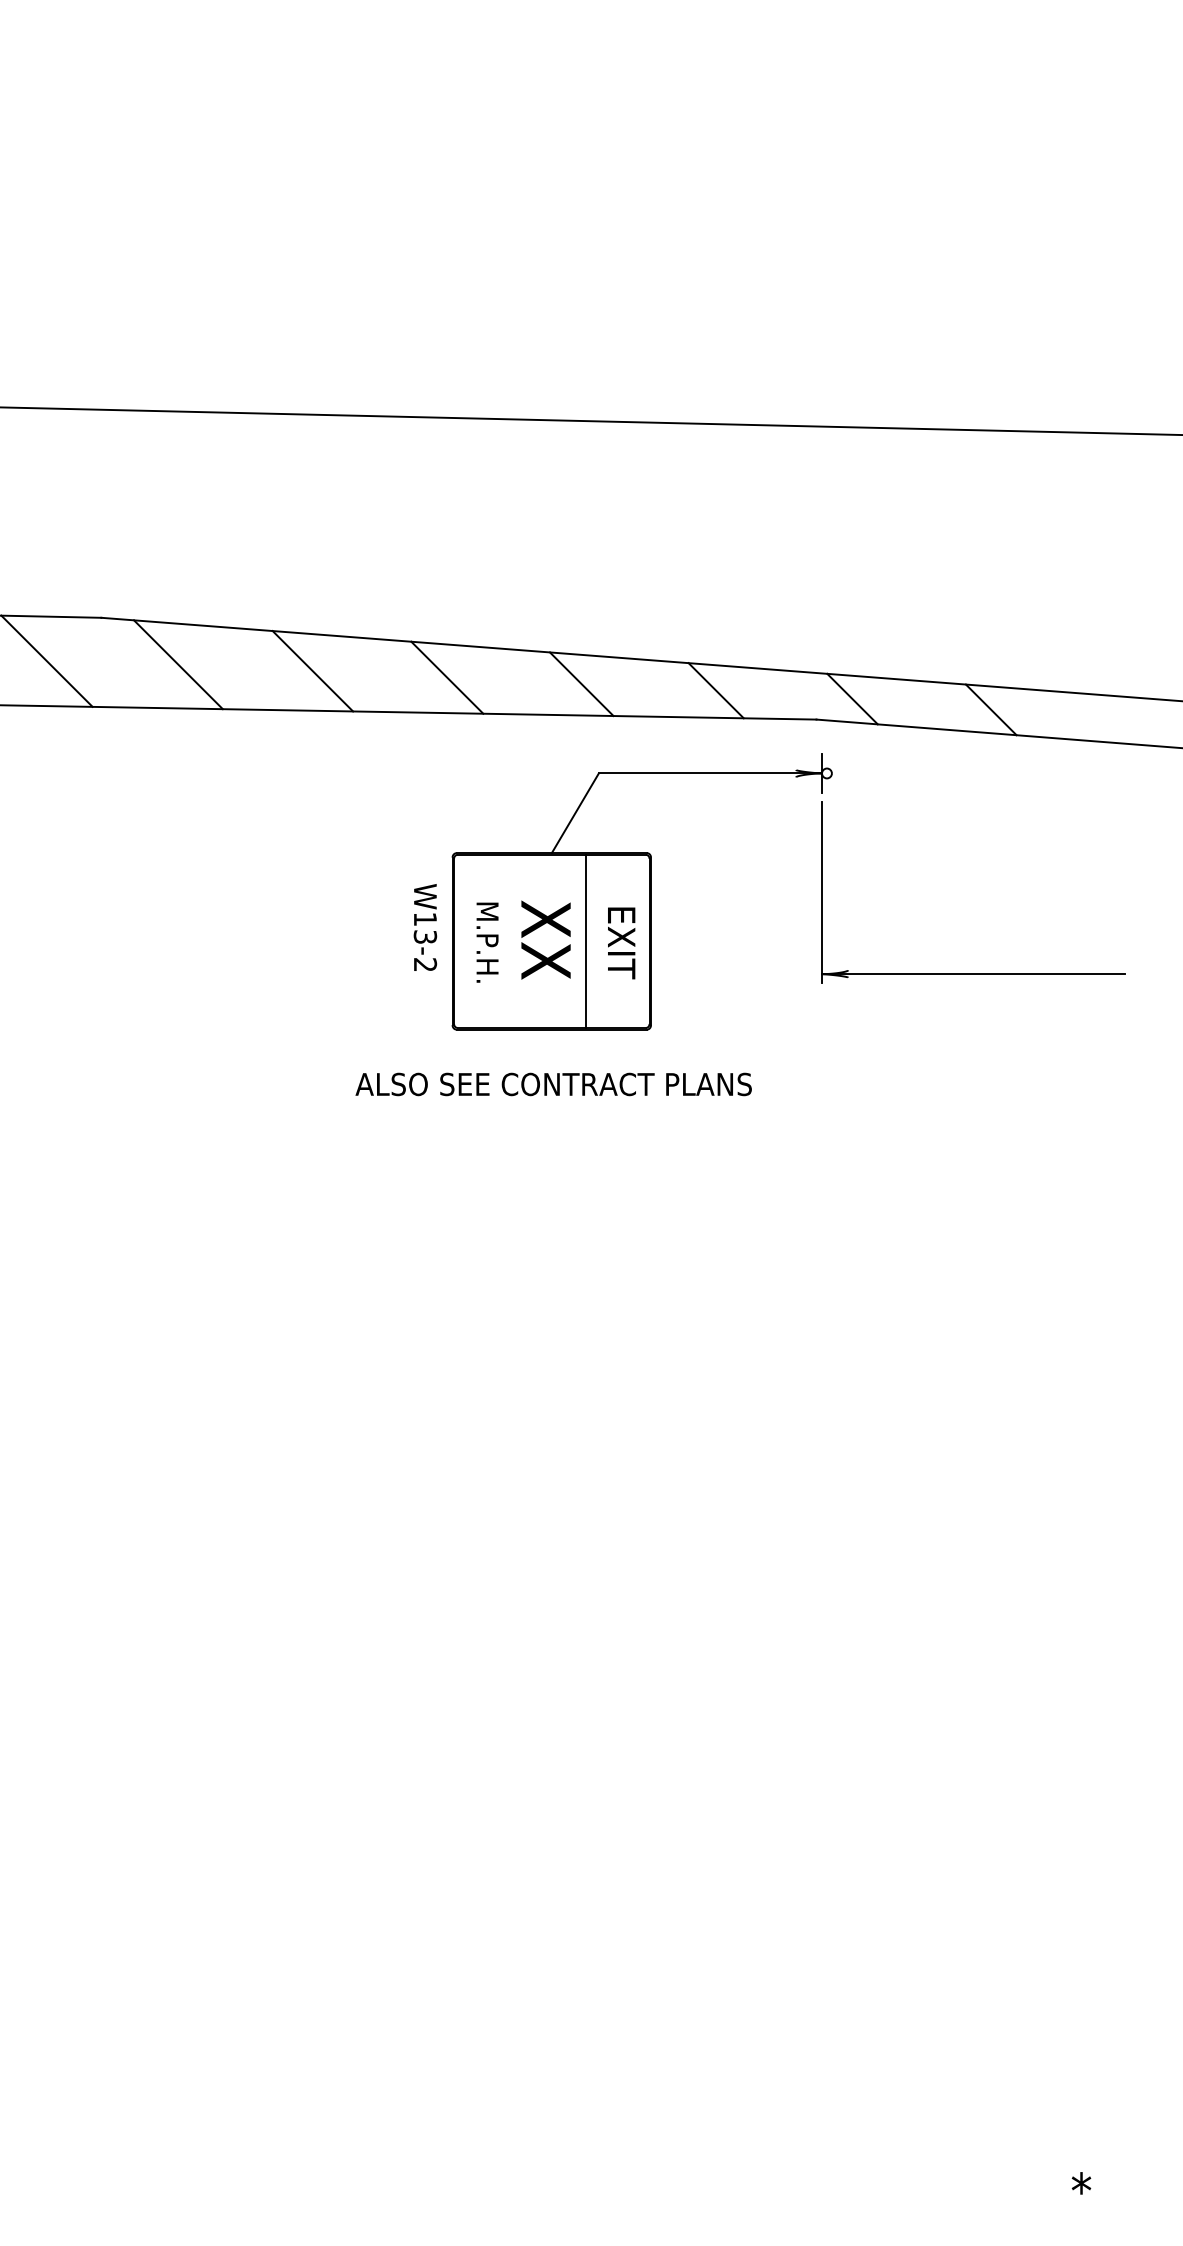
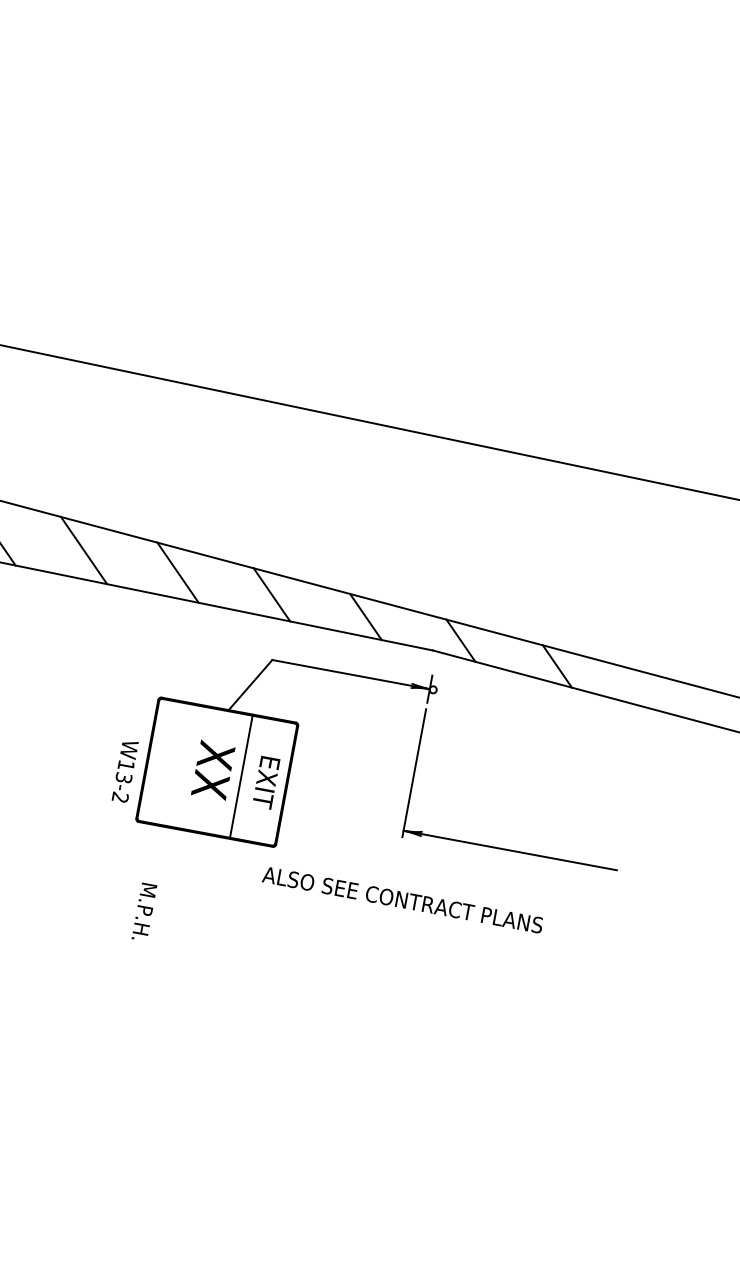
text: (425, 927) -> (125, 771), moved
text: (487, 942) -> (144, 912), moved
text: (553, 1084) -> (402, 900), moved

